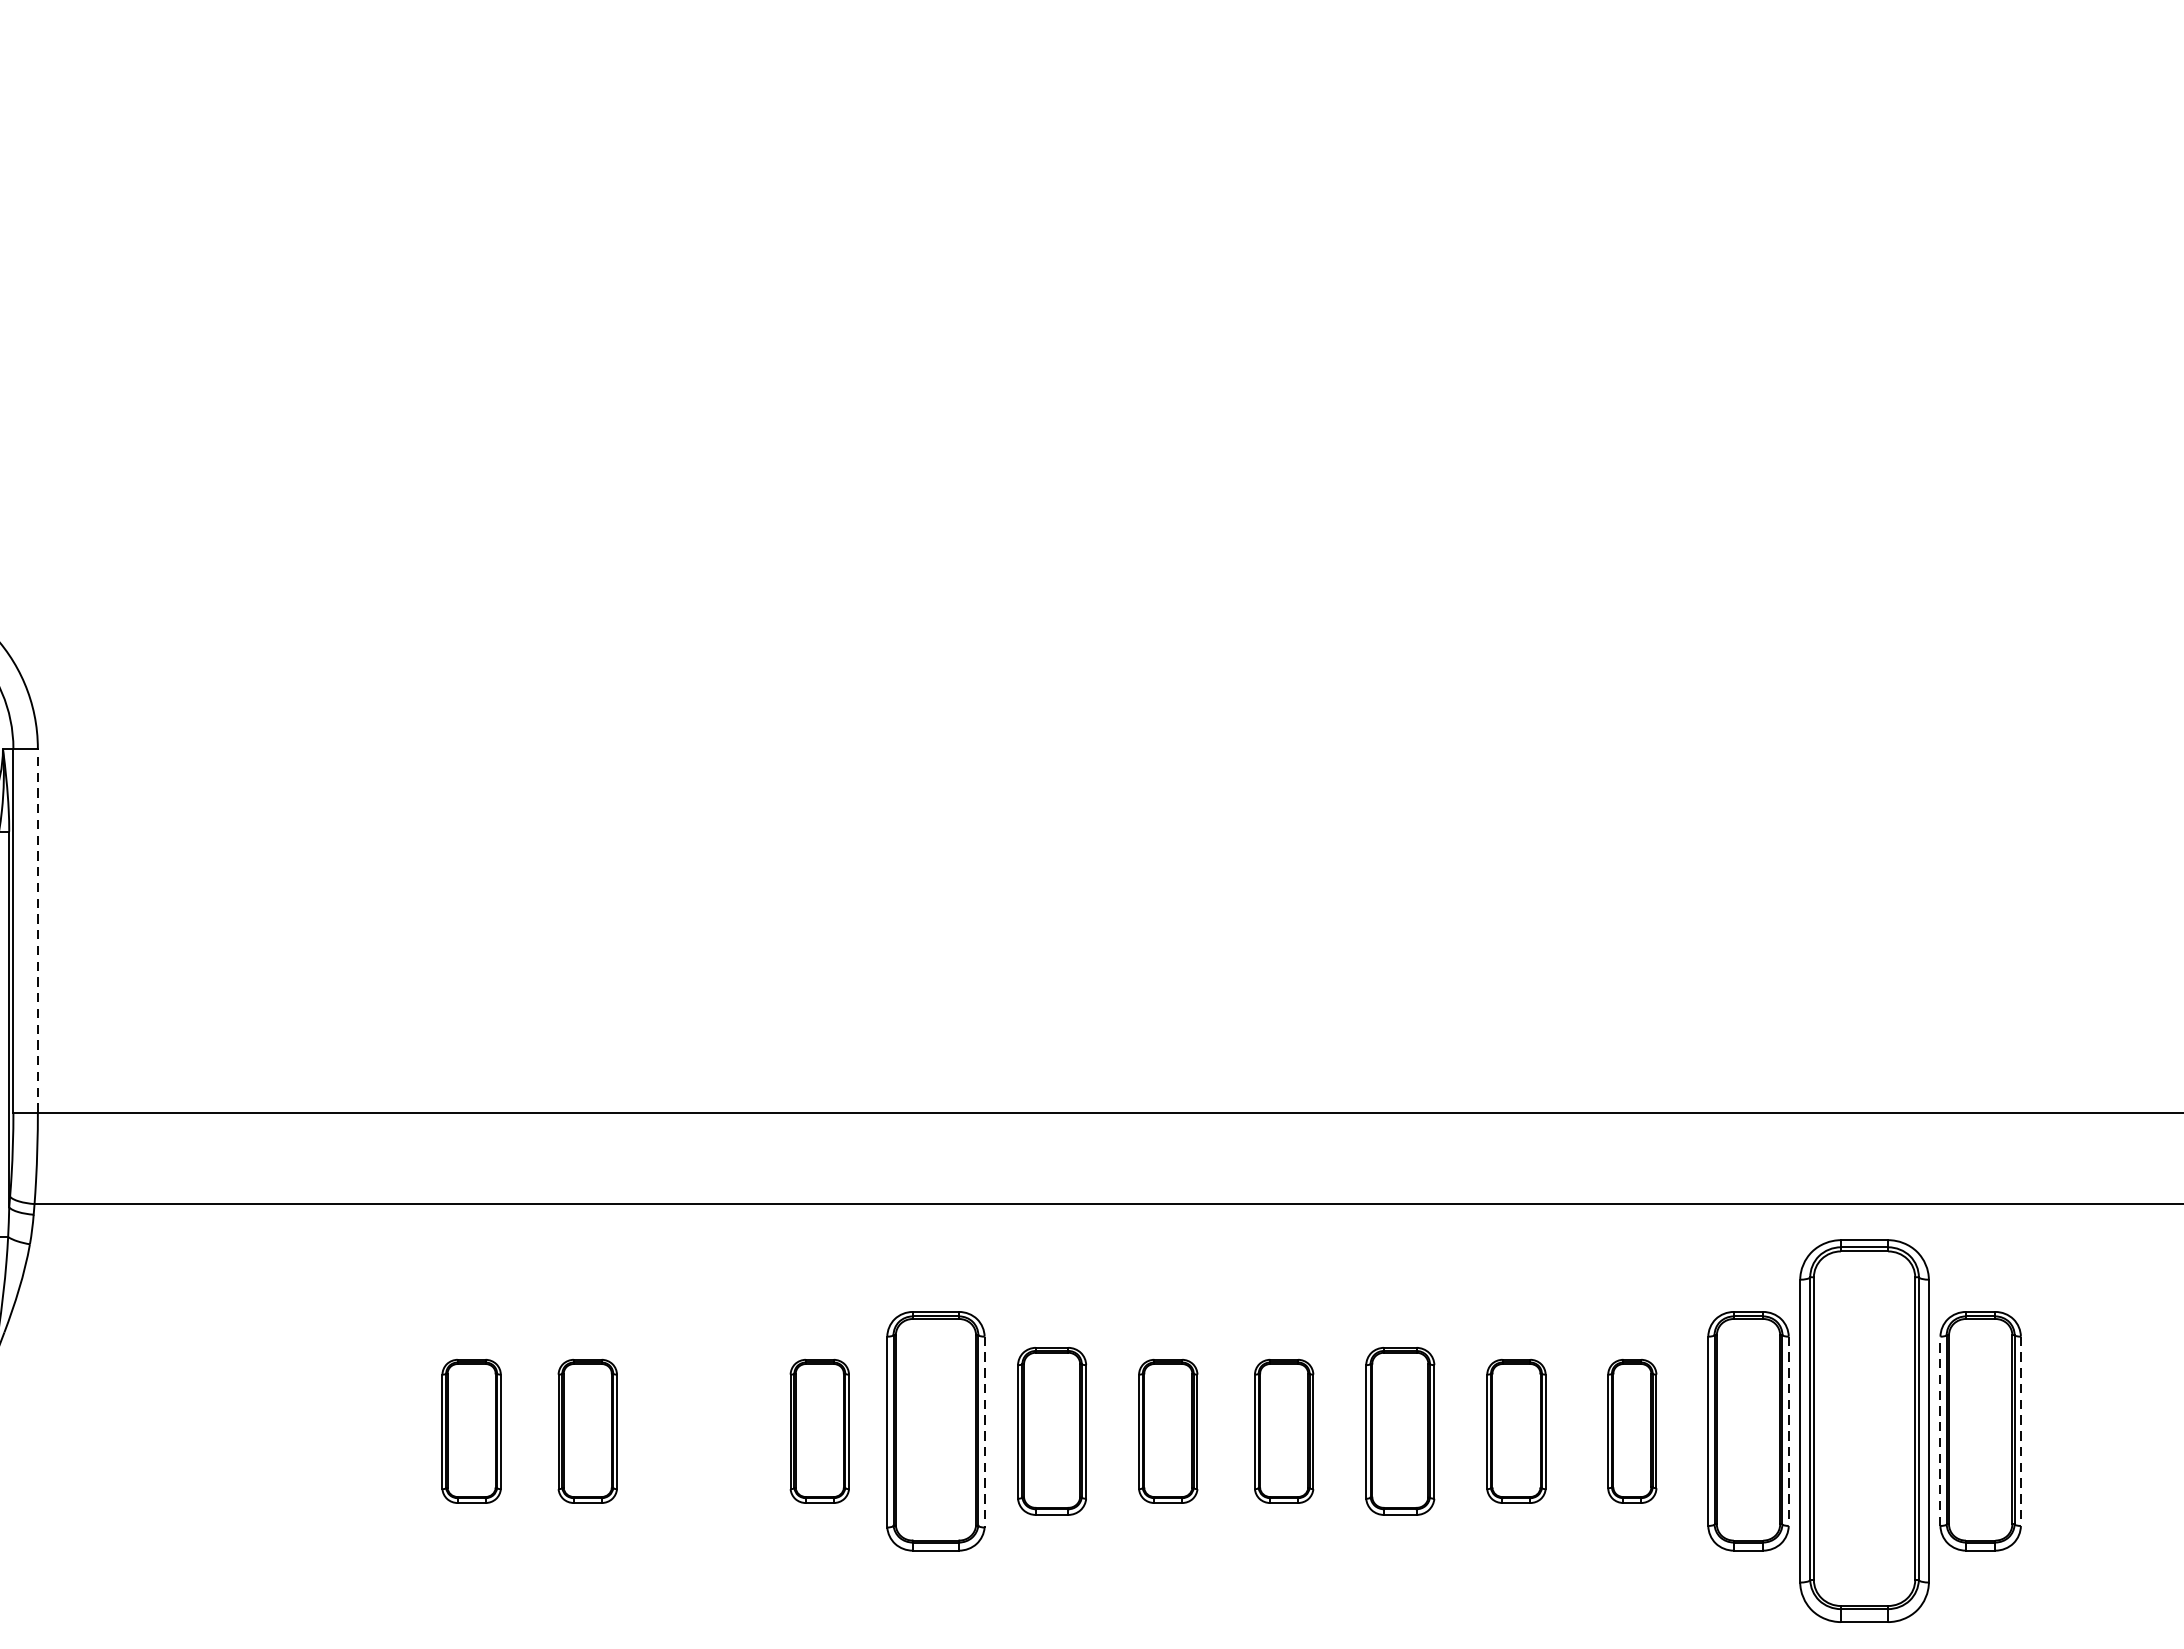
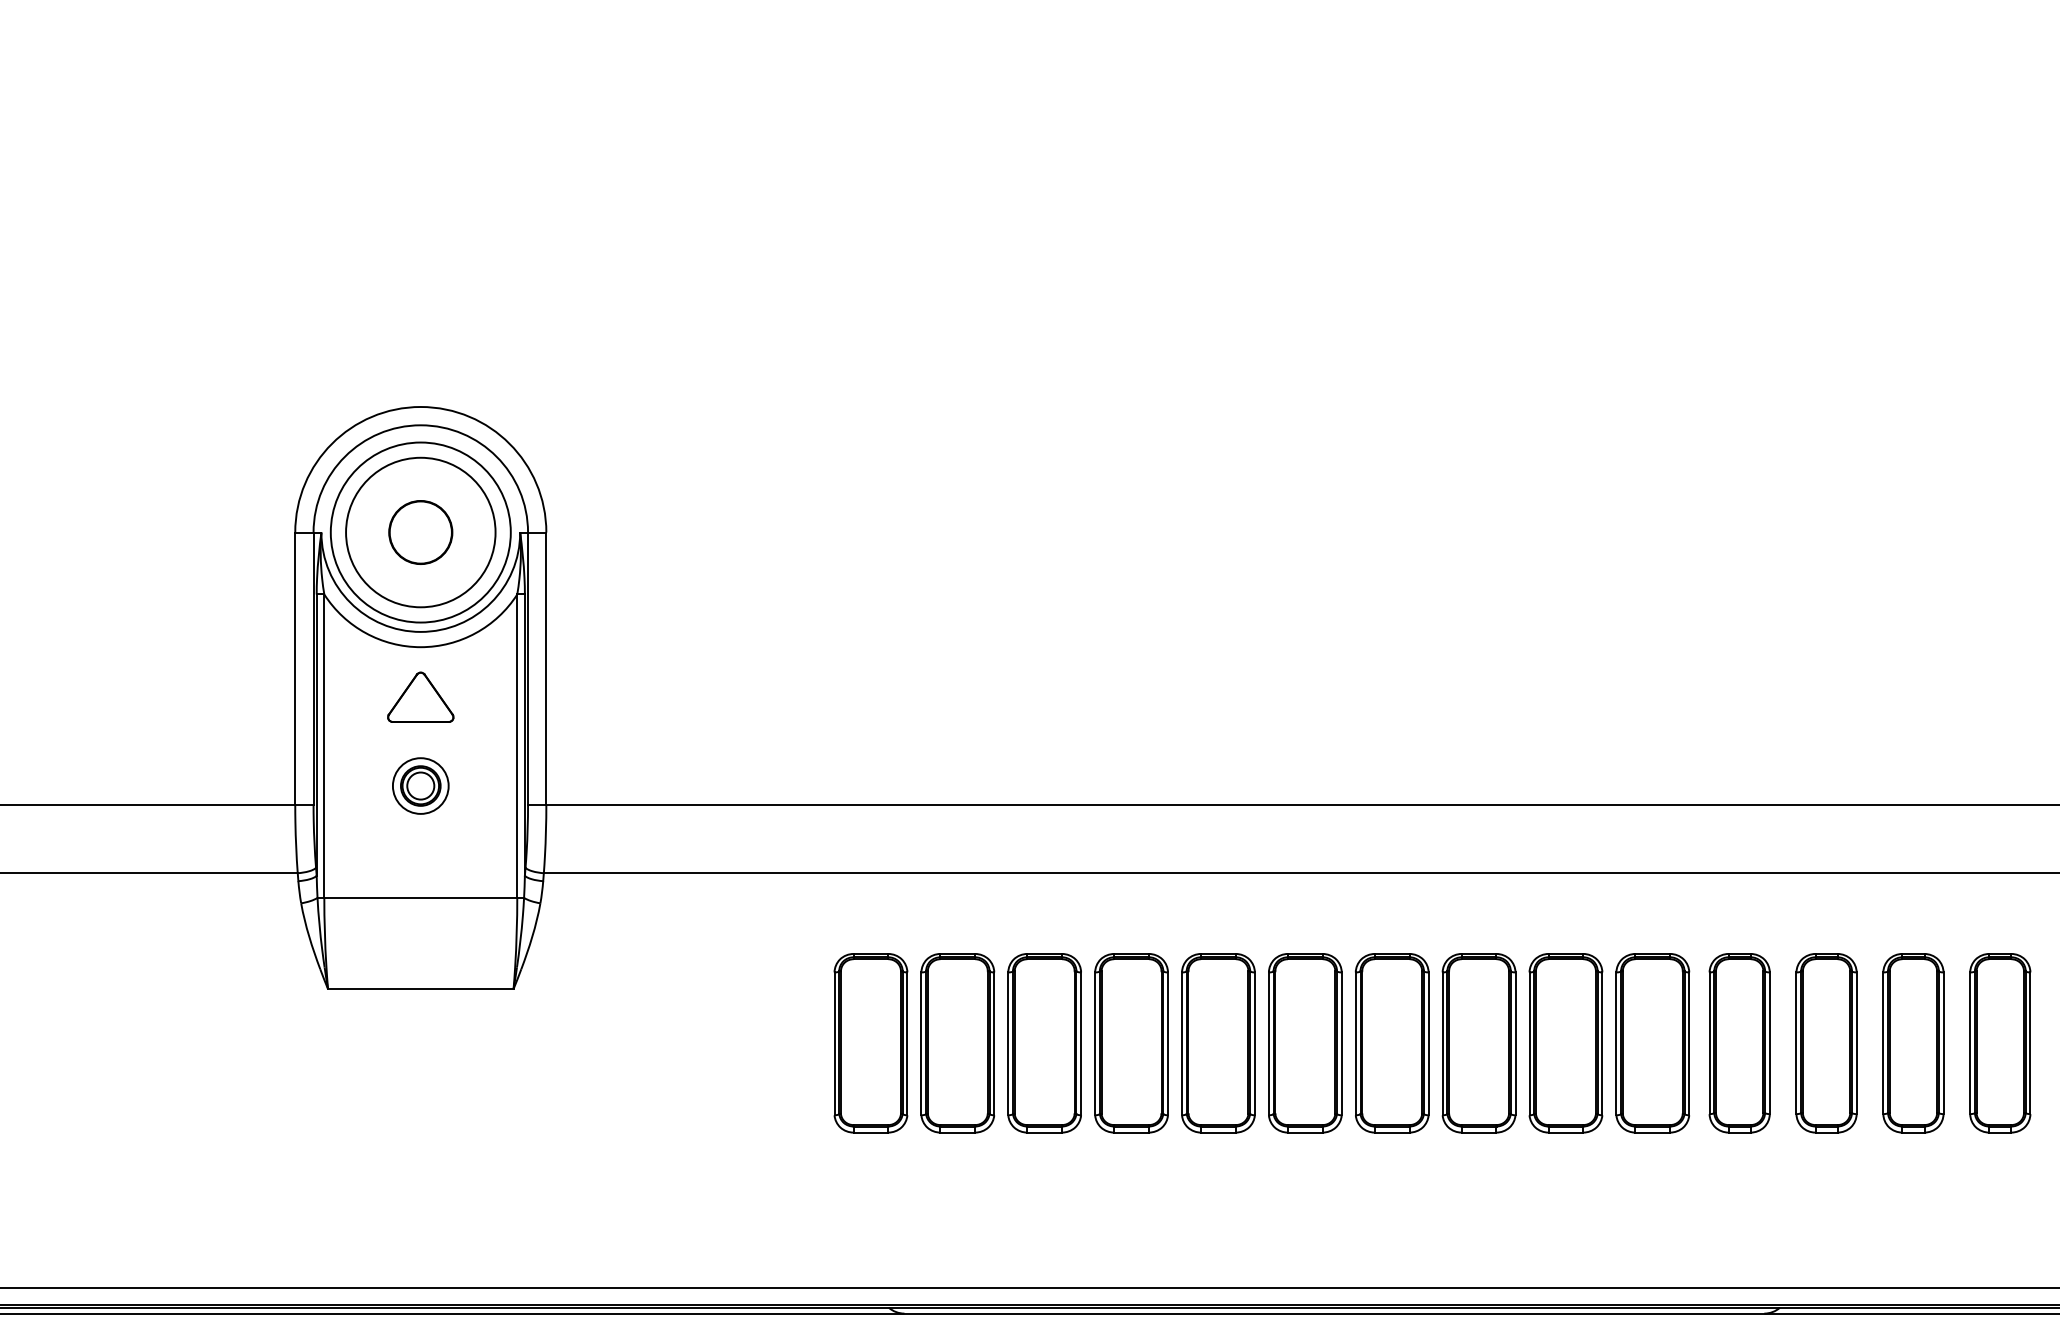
line: (38, 930) -> (546, 668), dashed -> solid
part: (471, 1431) -> (870, 1043), size x1.67
part: (587, 1431) -> (957, 1043), size x1.67
part: (703, 1431) -> (1044, 1043), added
part: (819, 1431) -> (1131, 1043), size x1.67
part: (1052, 1431) -> (1305, 1043), size x1.43
part: (1168, 1431) -> (1392, 1043), size x1.67
part: (1283, 1431) -> (1478, 1043), size x1.67
part: (1399, 1431) -> (1565, 1043), size x1.43
part: (1515, 1431) -> (1652, 1043), size x1.67
part: (1632, 1431) -> (1739, 1043), size x1.67
line: (1788, 1431) -> (1856, 1043), dashed -> solid
part: (1864, 1431) -> (1913, 1043), size x0.62
line: (1940, 1431) -> (1970, 1043), dashed -> solid
line: (2021, 1431) -> (2030, 1043), dashed -> solid
line: (984, 1432) -> (1254, 1044), dashed -> solid

